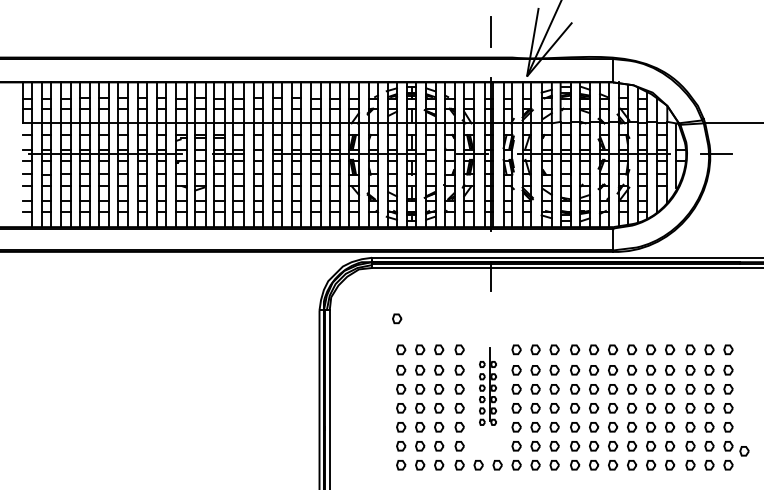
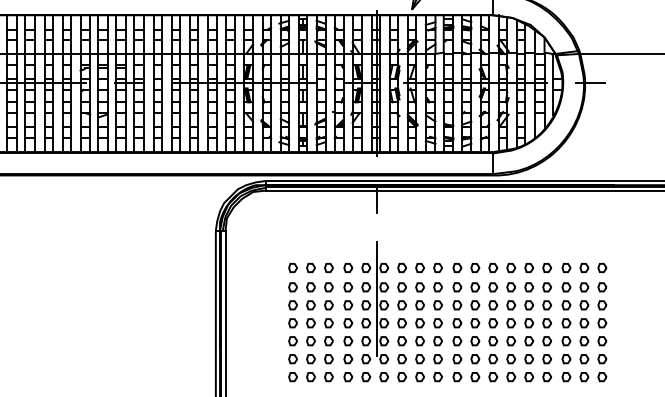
part: (397, 318) -> (289, 238), removed
part: (487, 386) -> (374, 302), size x1.67
part: (744, 451) -> (617, 364), removed

